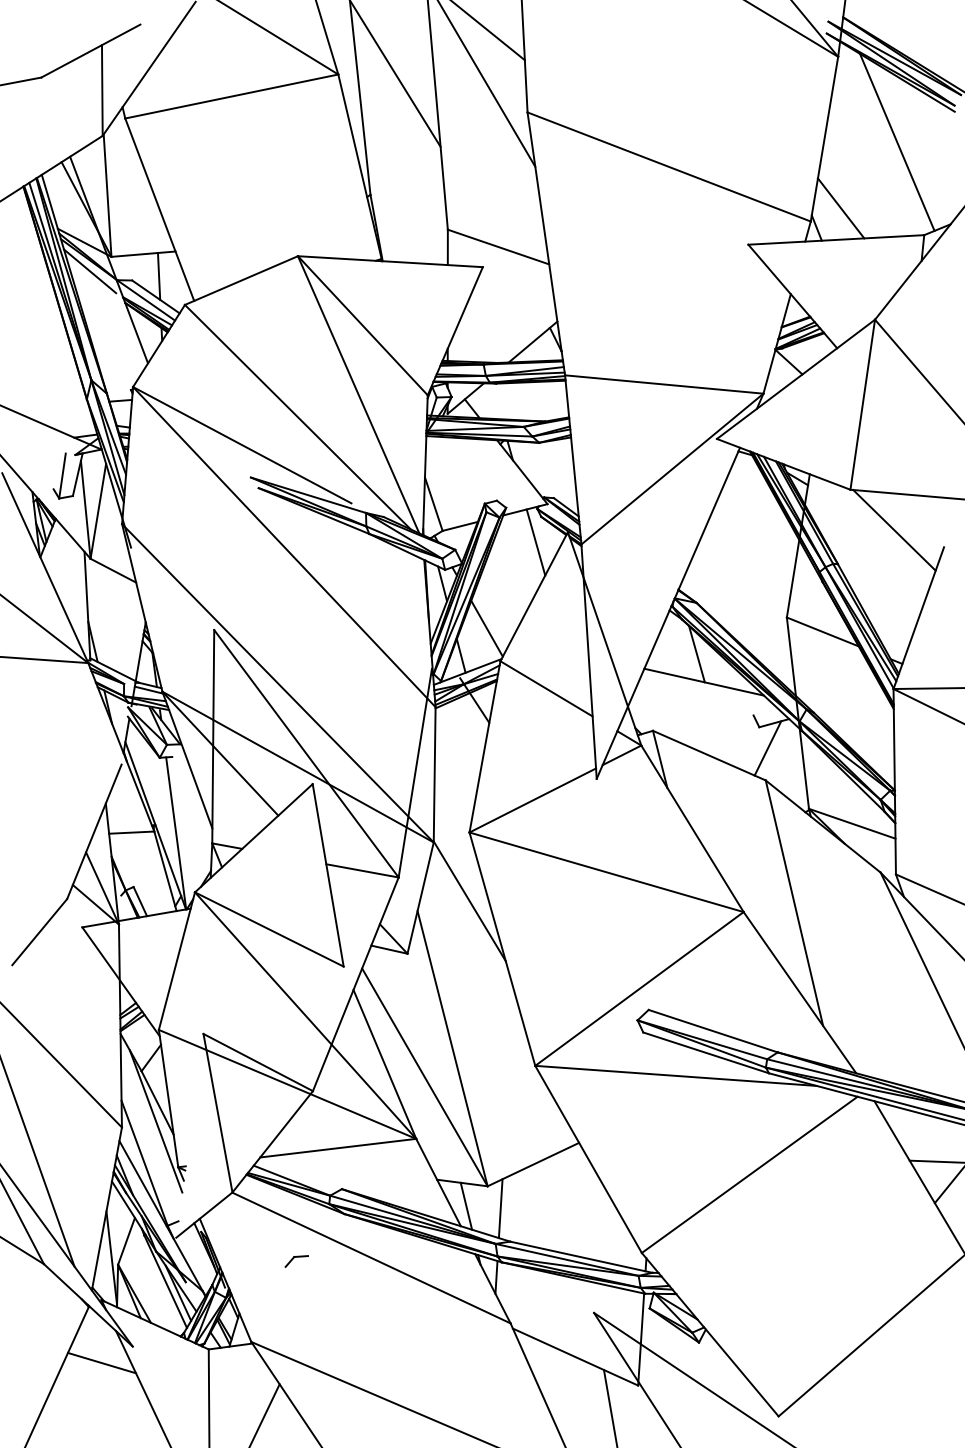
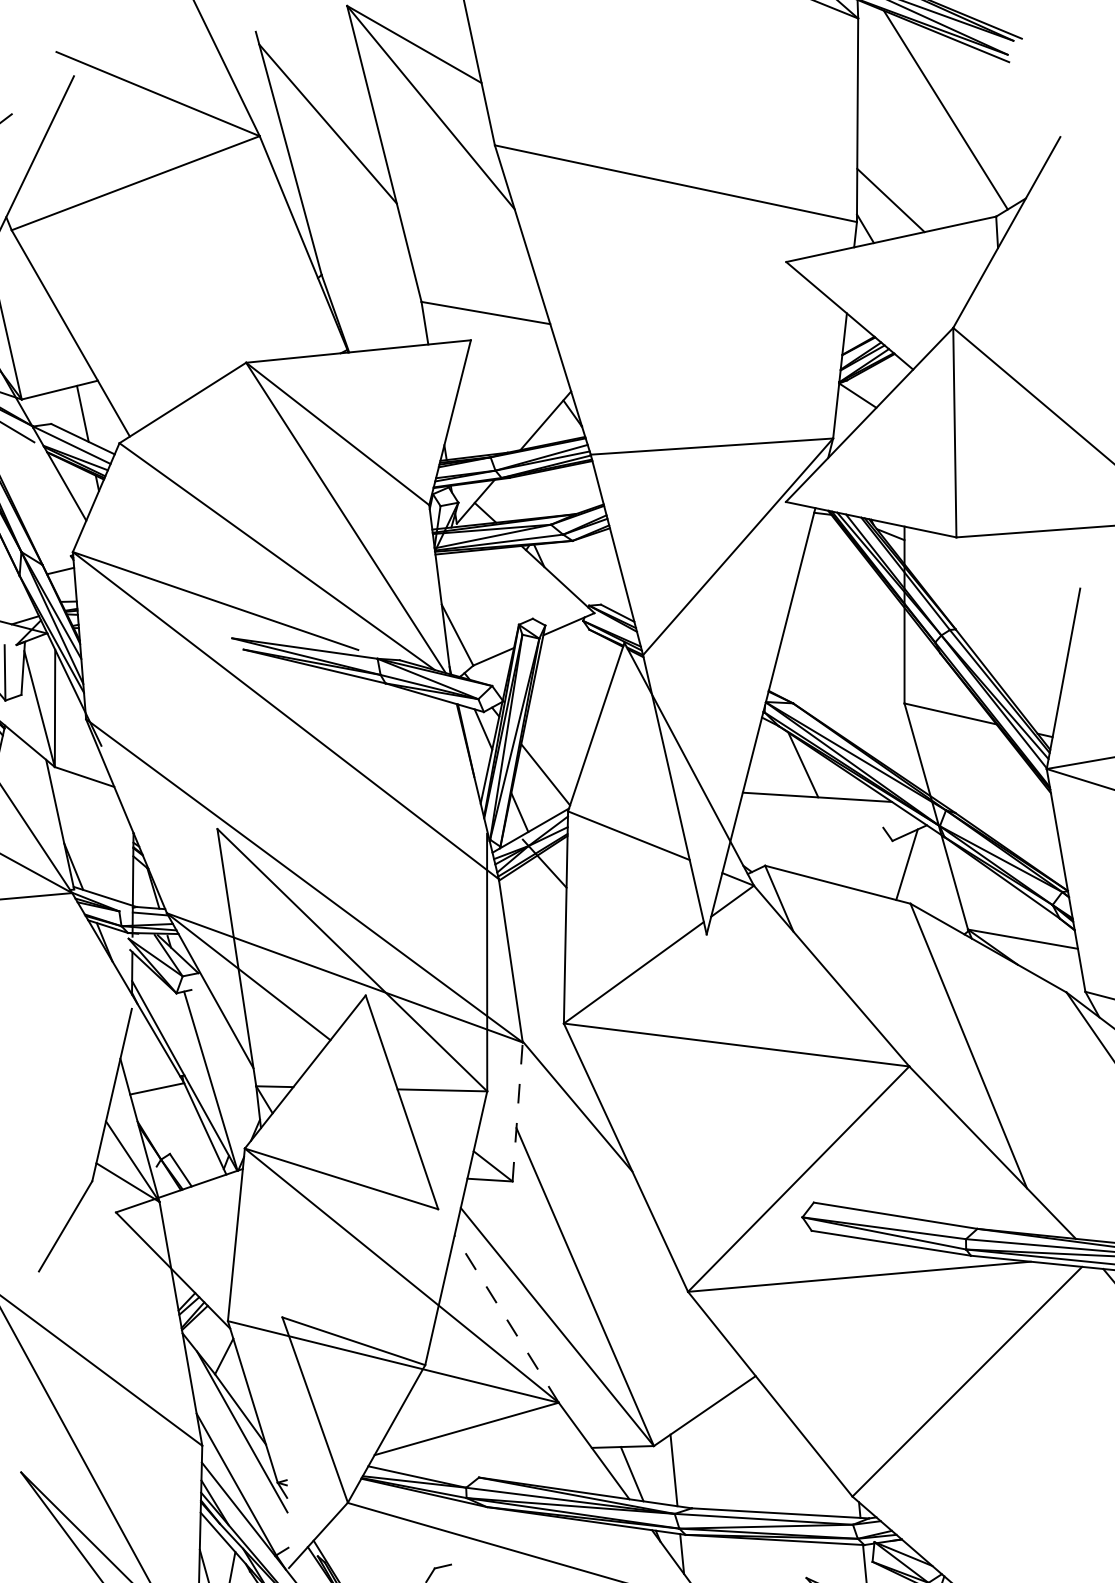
line: (894, 529) -> (1017, 576), removed
line: (535, 542) -> (587, 661), removed
line: (420, 897) -> (517, 1111), solid -> dashed
line: (384, 1064) -> (506, 1319), solid -> dashed

